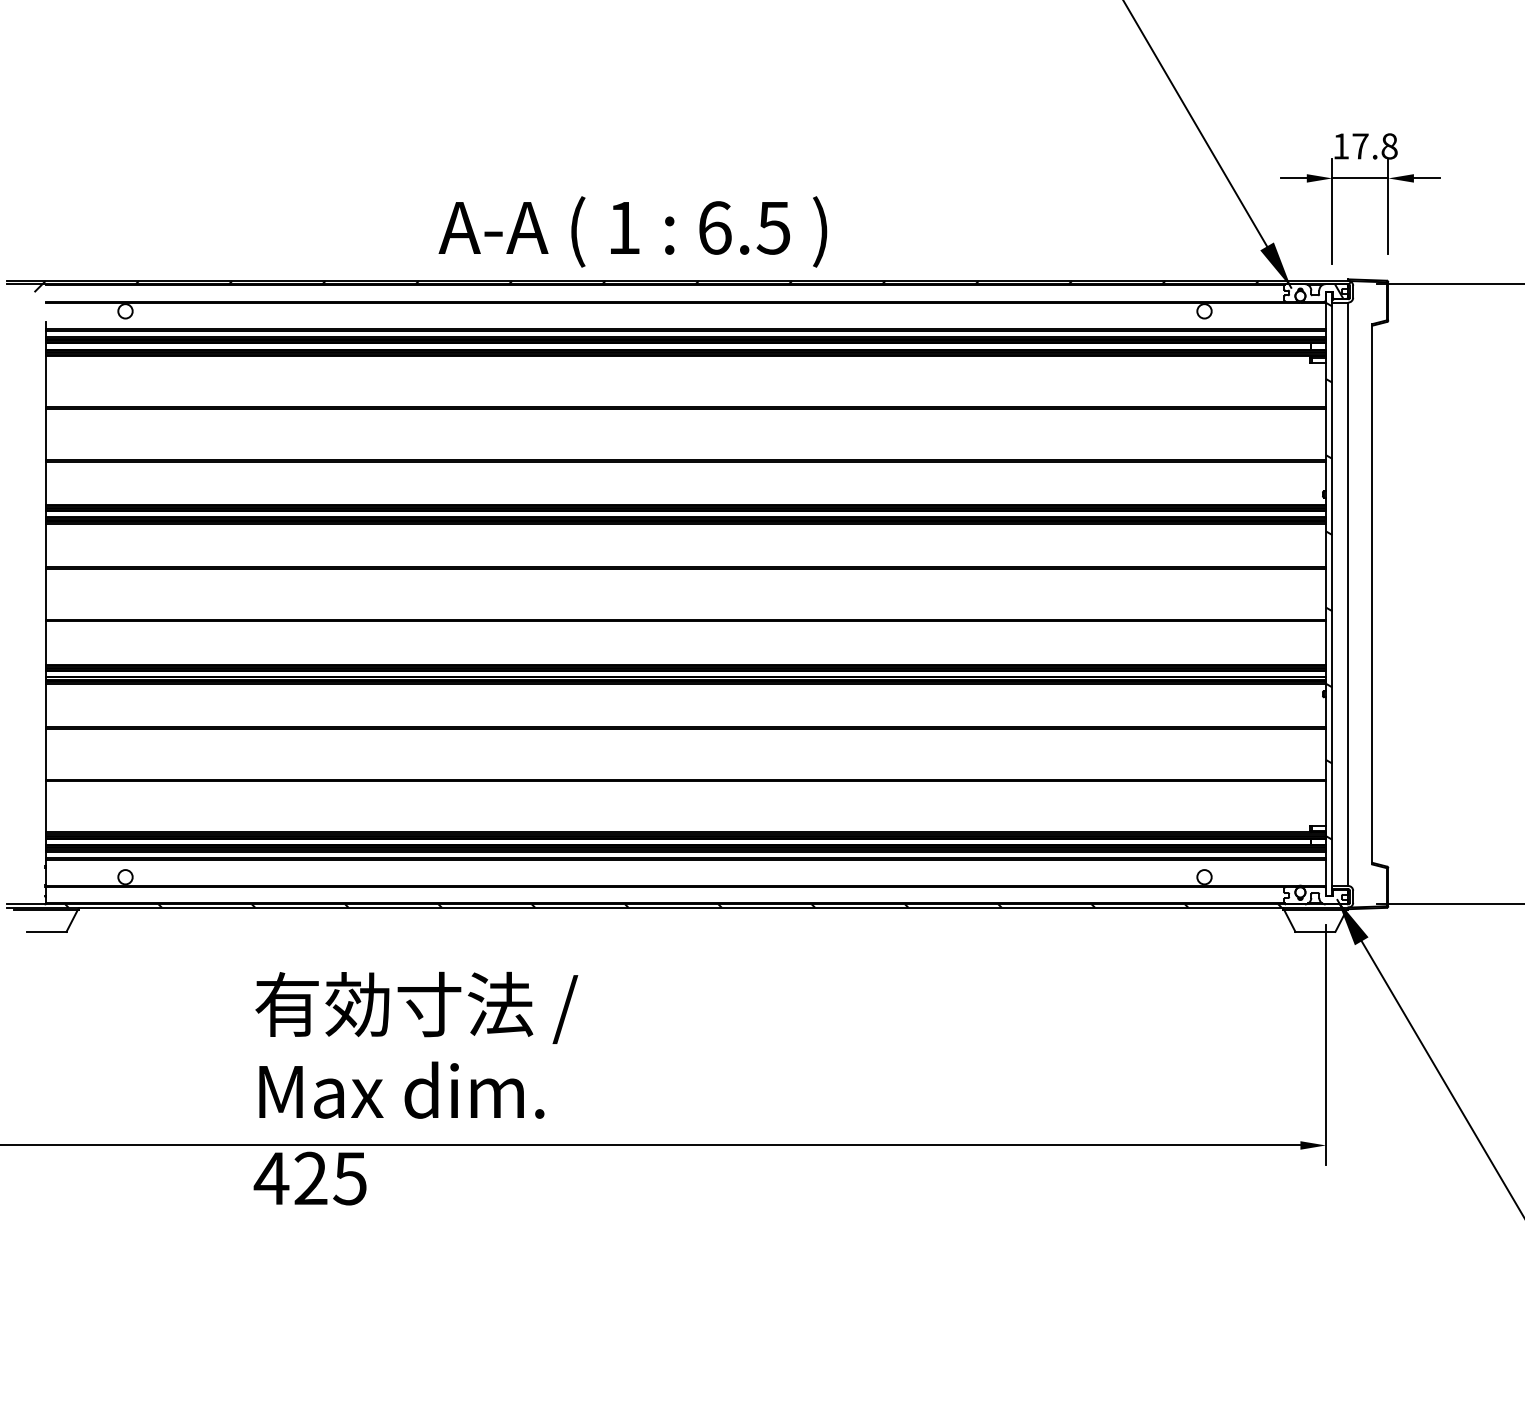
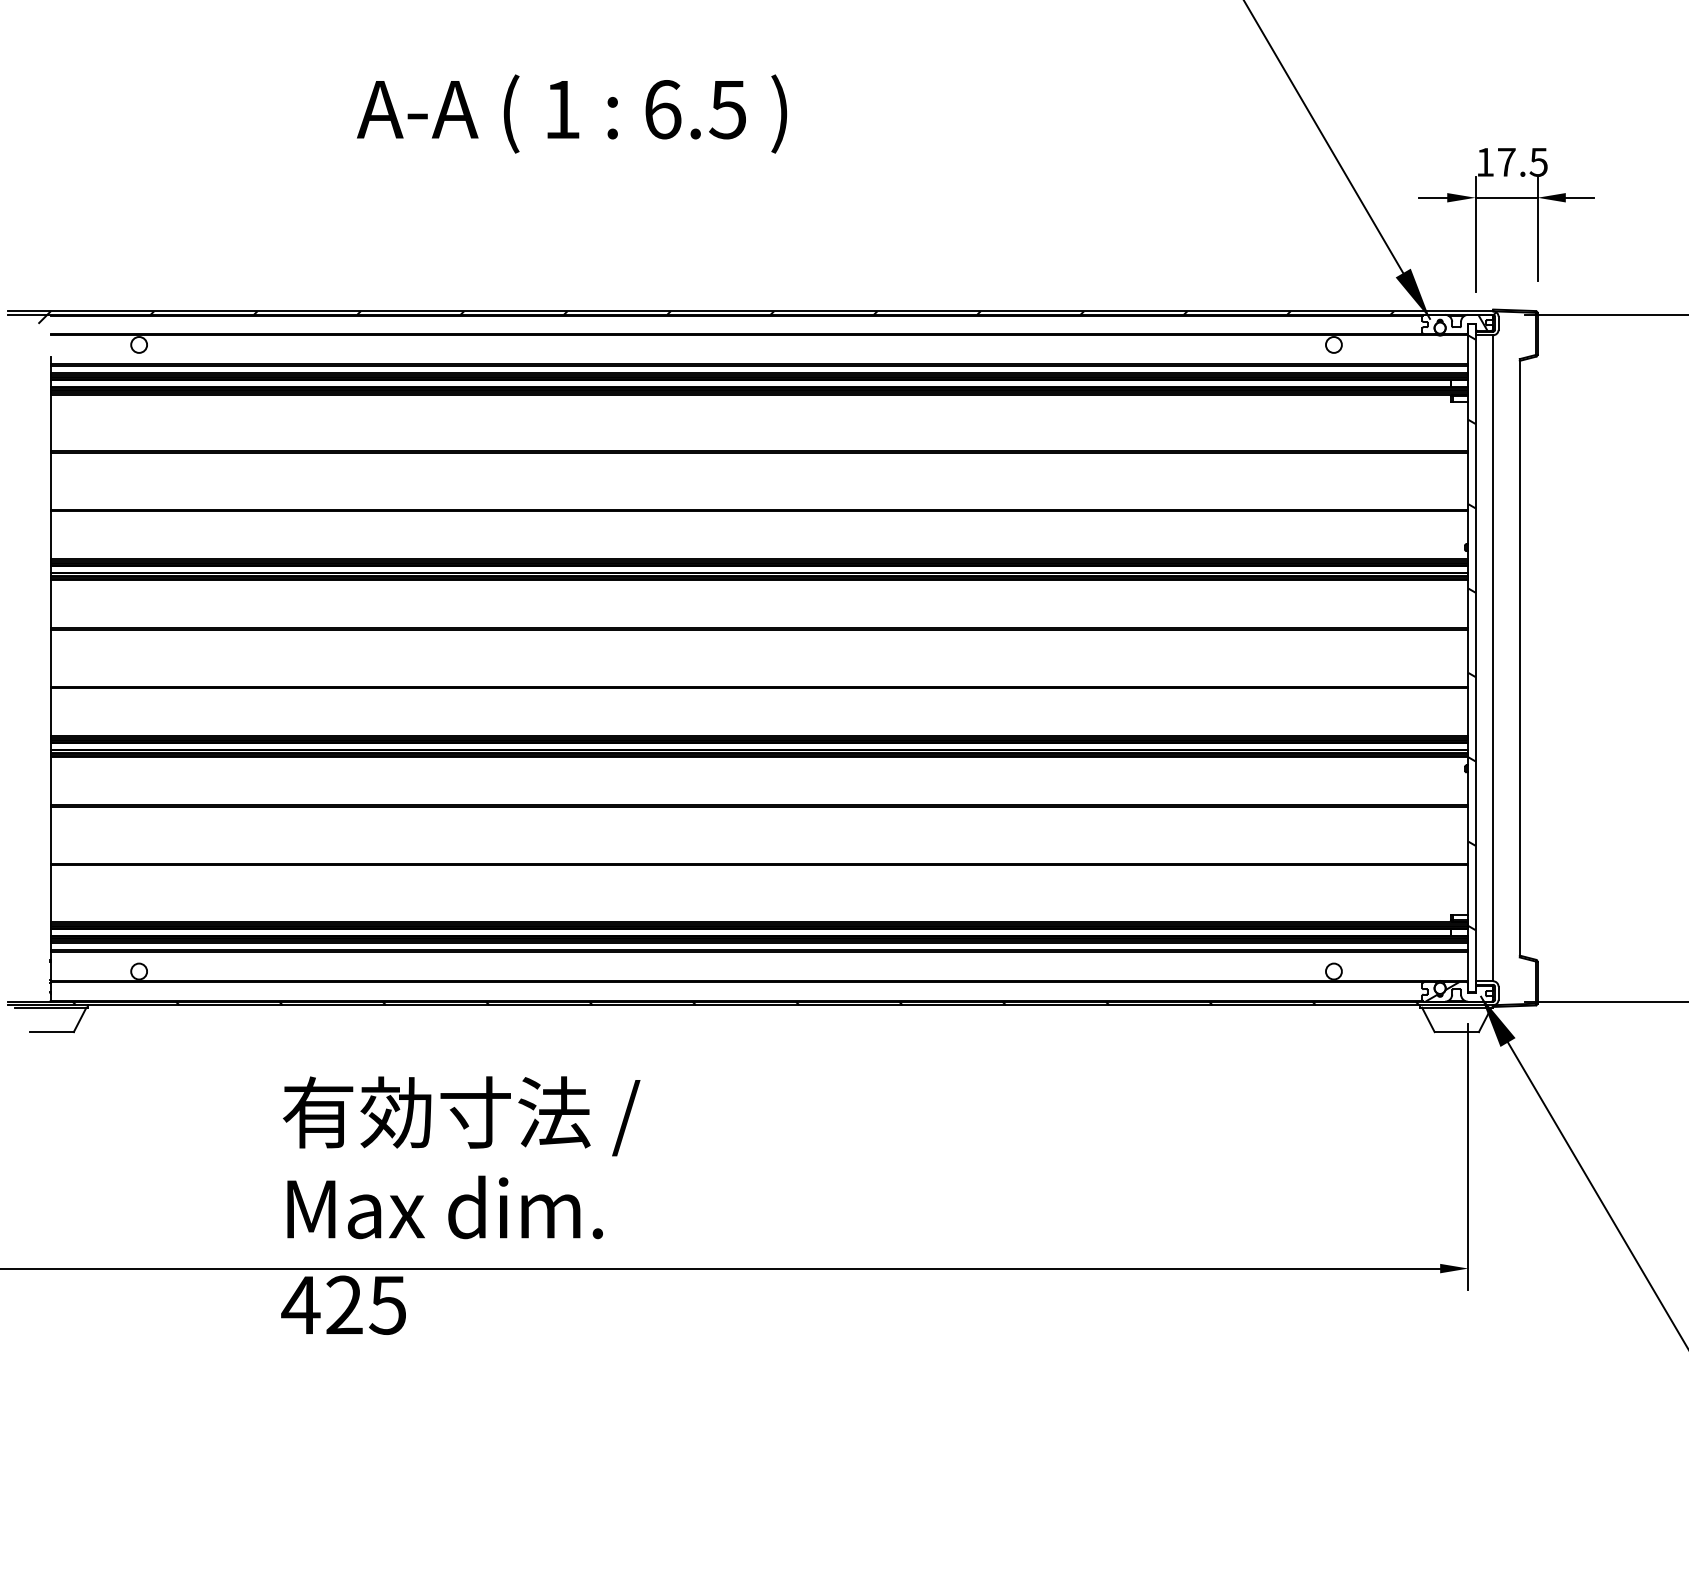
text: (1389, 145) -> (1538, 161), 17.8 -> 17.5
text: (632, 231) -> (571, 113), moved
hatch: (1302, 895) -> (1442, 991), added

